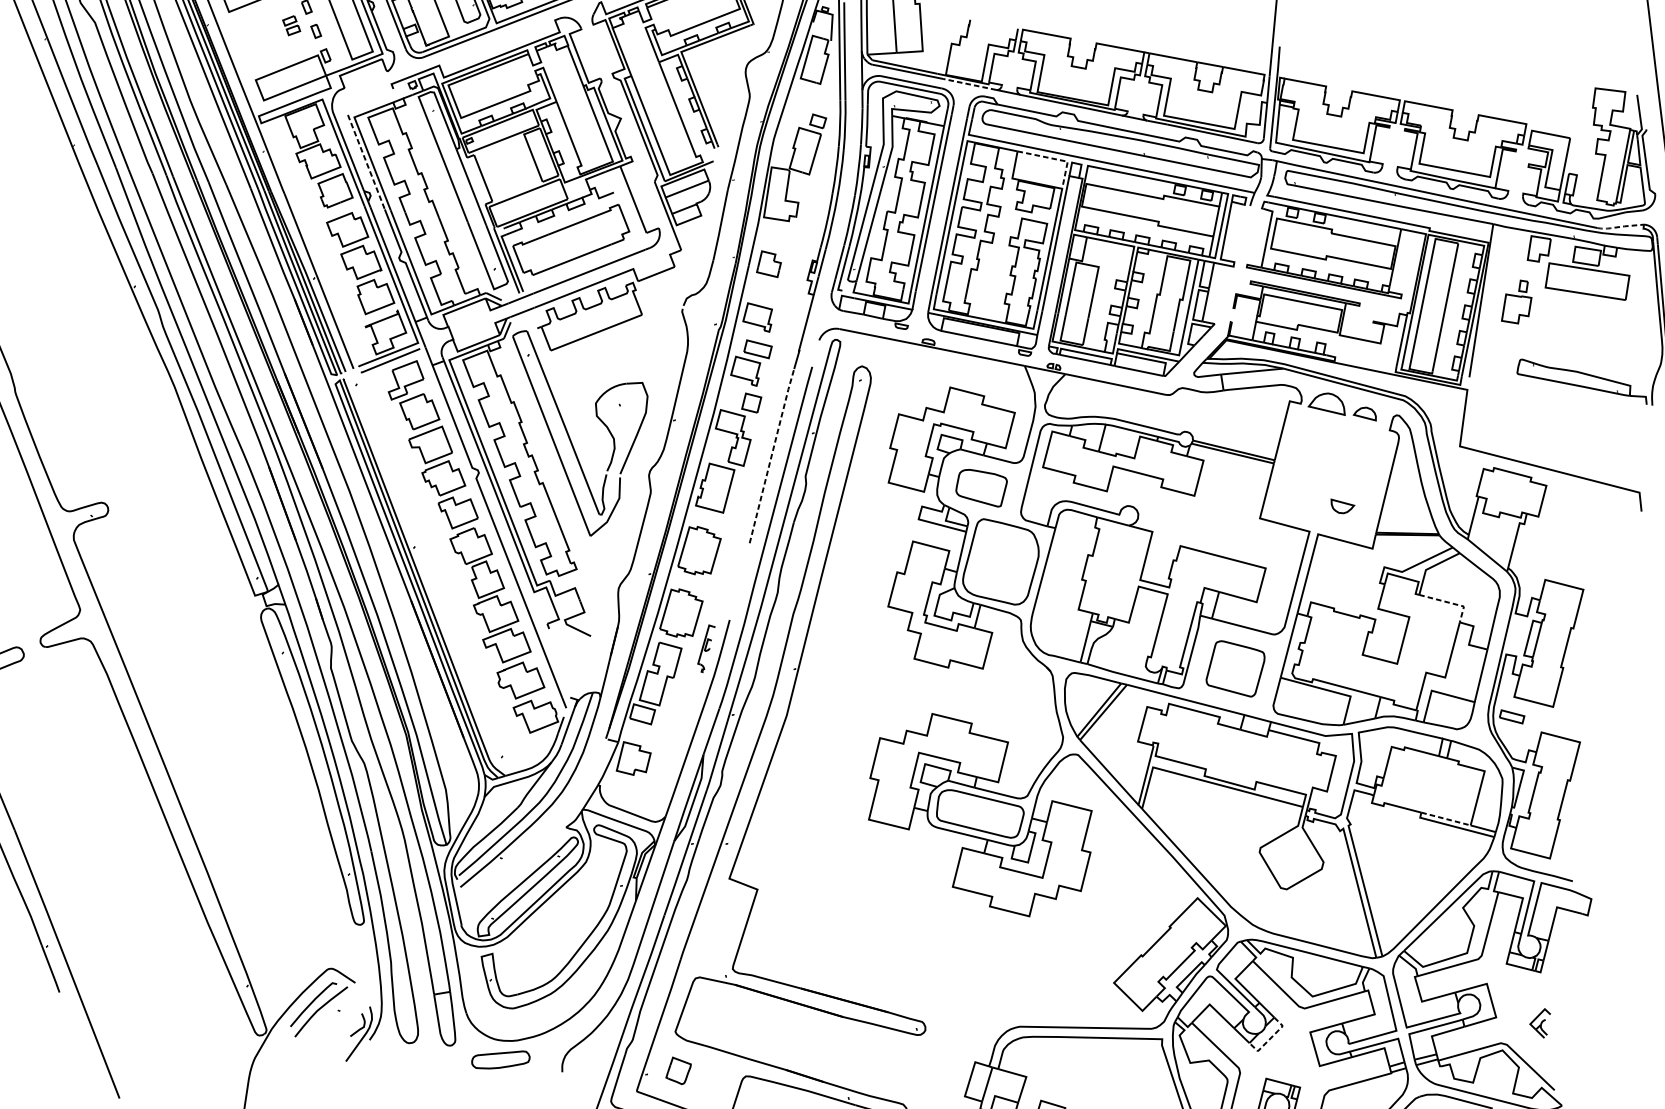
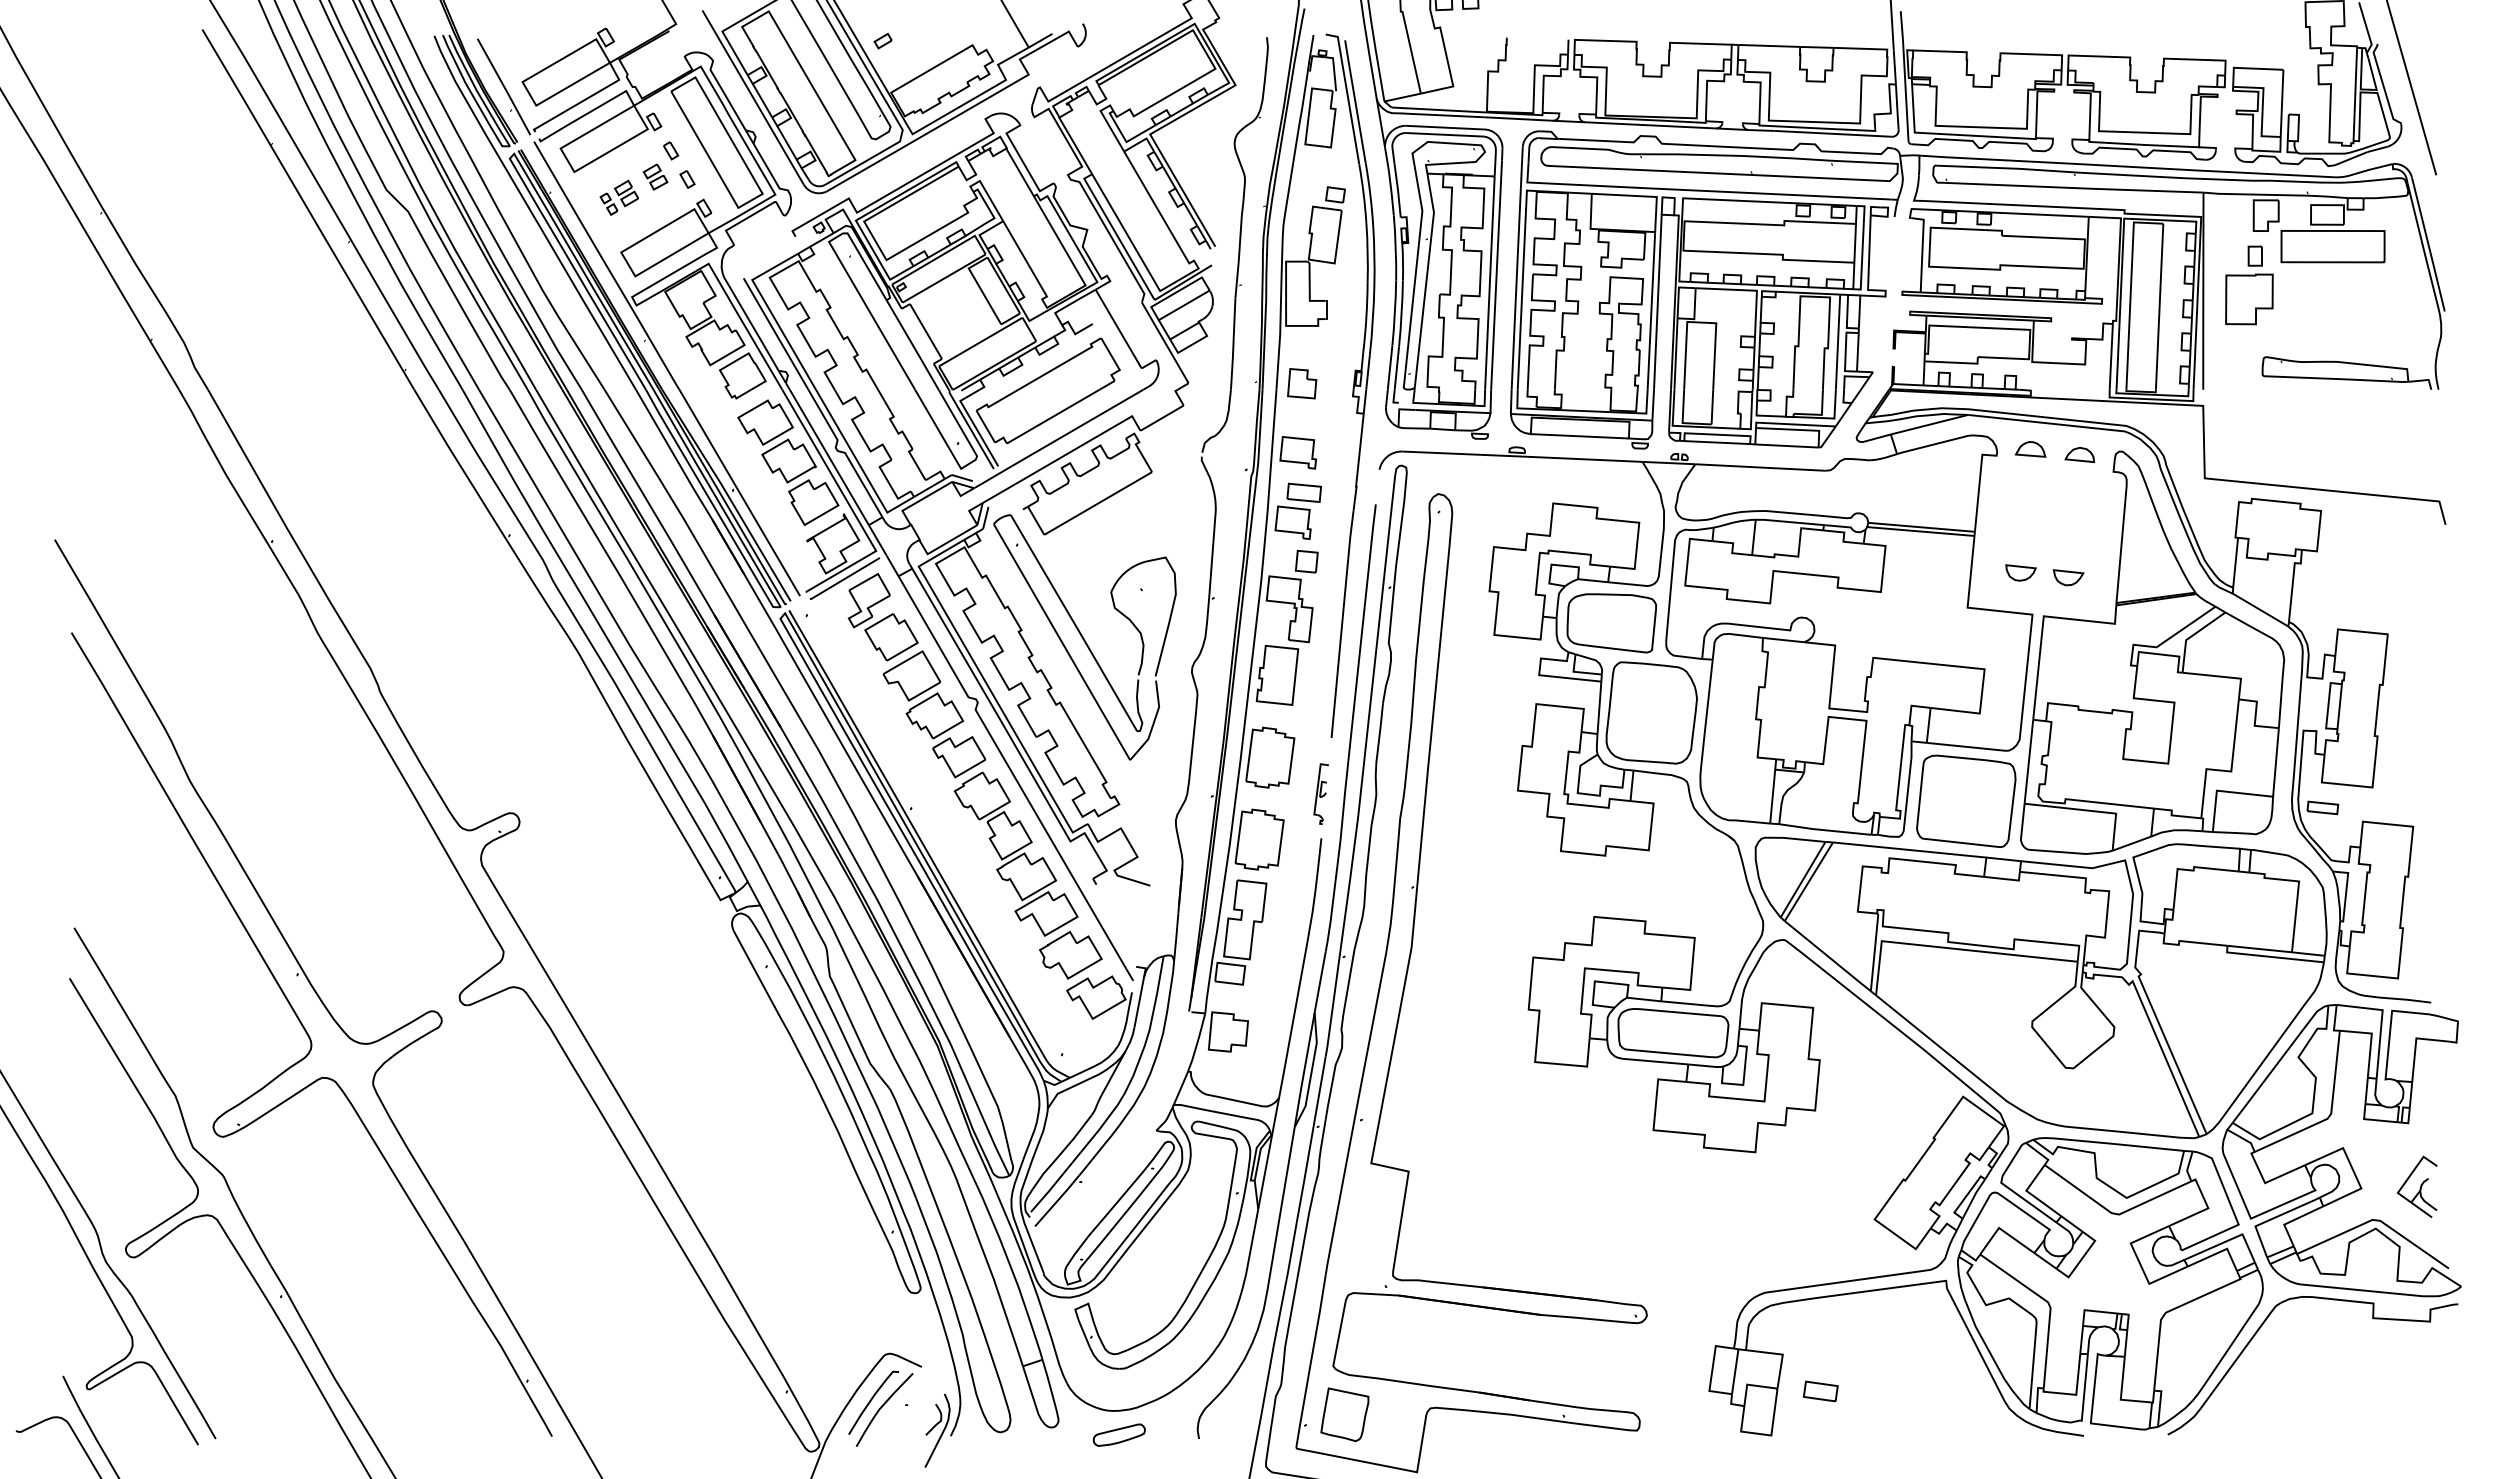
part: (260, 37) -> (618, 197), added
line: (969, 84) -> (1518, 119), dashed -> solid
line: (1057, 159) -> (1643, 196), dashed -> solid
line: (366, 162) -> (776, 334), dashed -> solid
line: (1618, 227) -> (2361, 172), dashed -> solid
part: (1517, 301) -> (2249, 285), size x1.43
part: (1327, 403) -> (2030, 449), size x0.62
line: (772, 455) -> (1342, 623), dashed -> solid
part: (981, 487) -> (1611, 623), size x1.43
part: (1305, 497) -> (2020, 572), added
line: (1450, 602) -> (2223, 676), dashed -> solid
part: (705, 648) -> (1320, 793), moved
part: (1235, 668) -> (1966, 800), size x1.43
line: (1446, 819) -> (2260, 949), dashed -> solid
part: (1539, 1022) -> (2416, 1186), size x1.67
line: (1270, 1038) -> (2081, 1259), dashed -> solid
part: (500, 1059) -> (1118, 1434), size x0.71
part: (678, 1070) -> (1344, 1414), size x1.67

